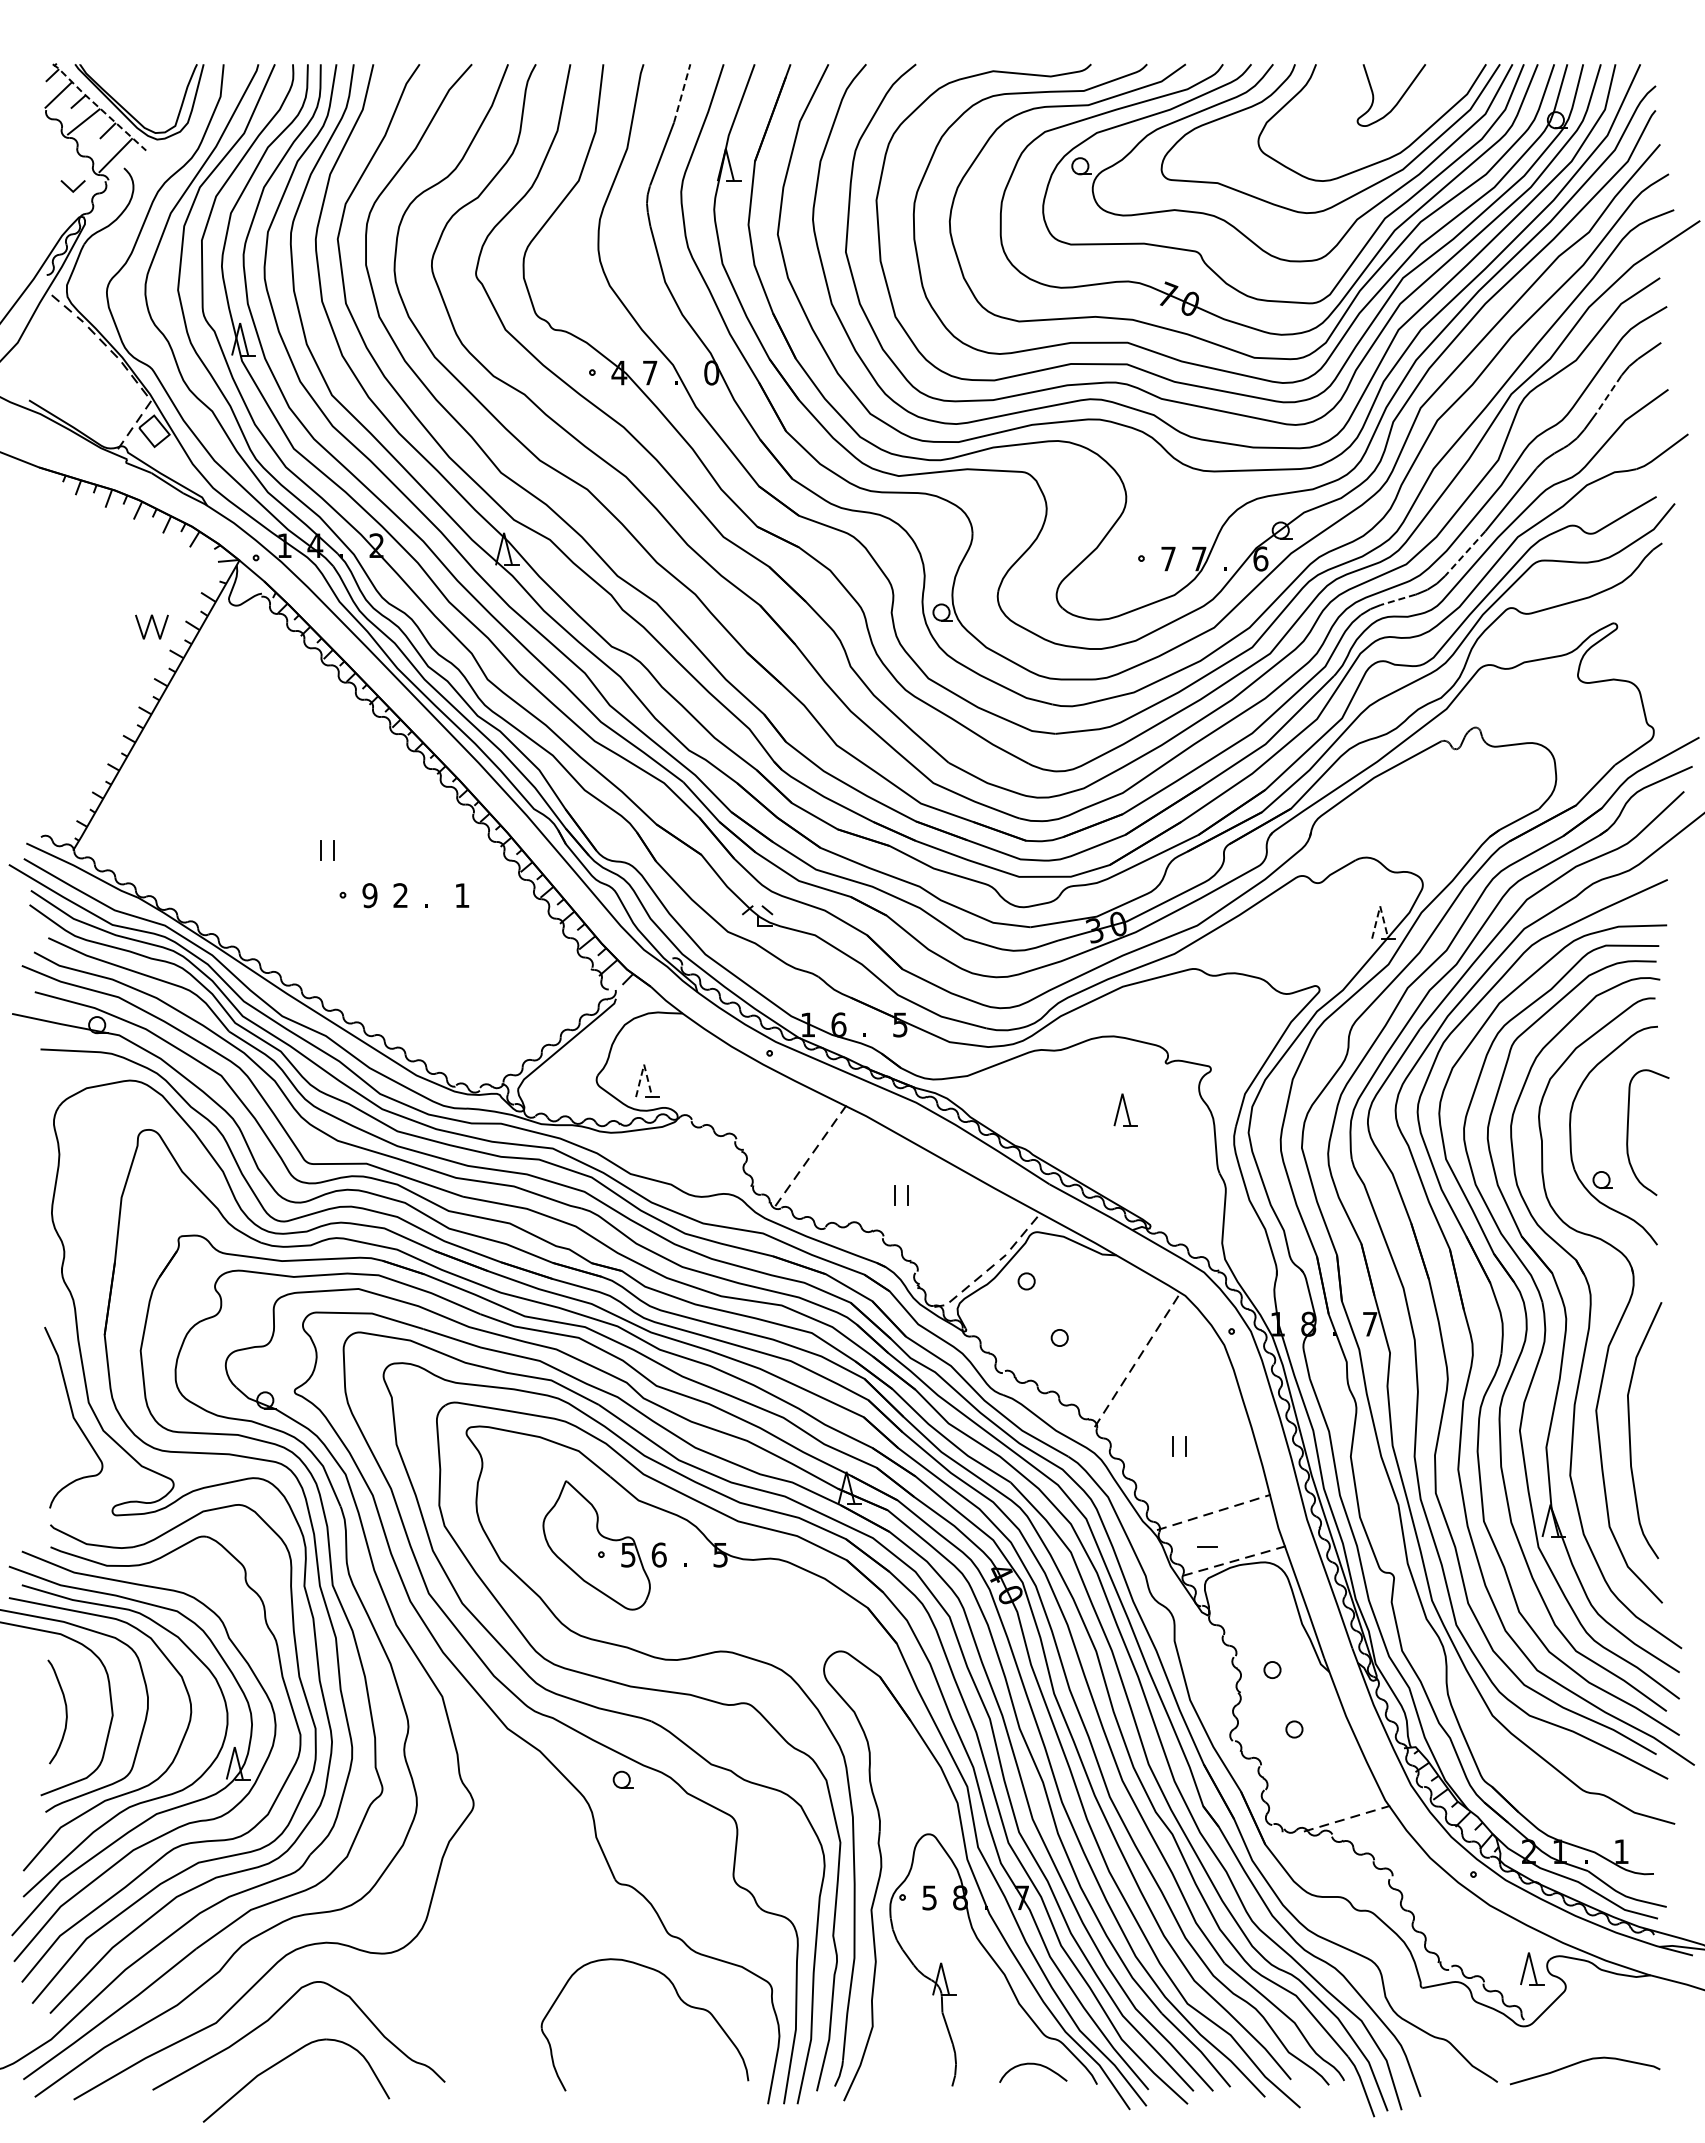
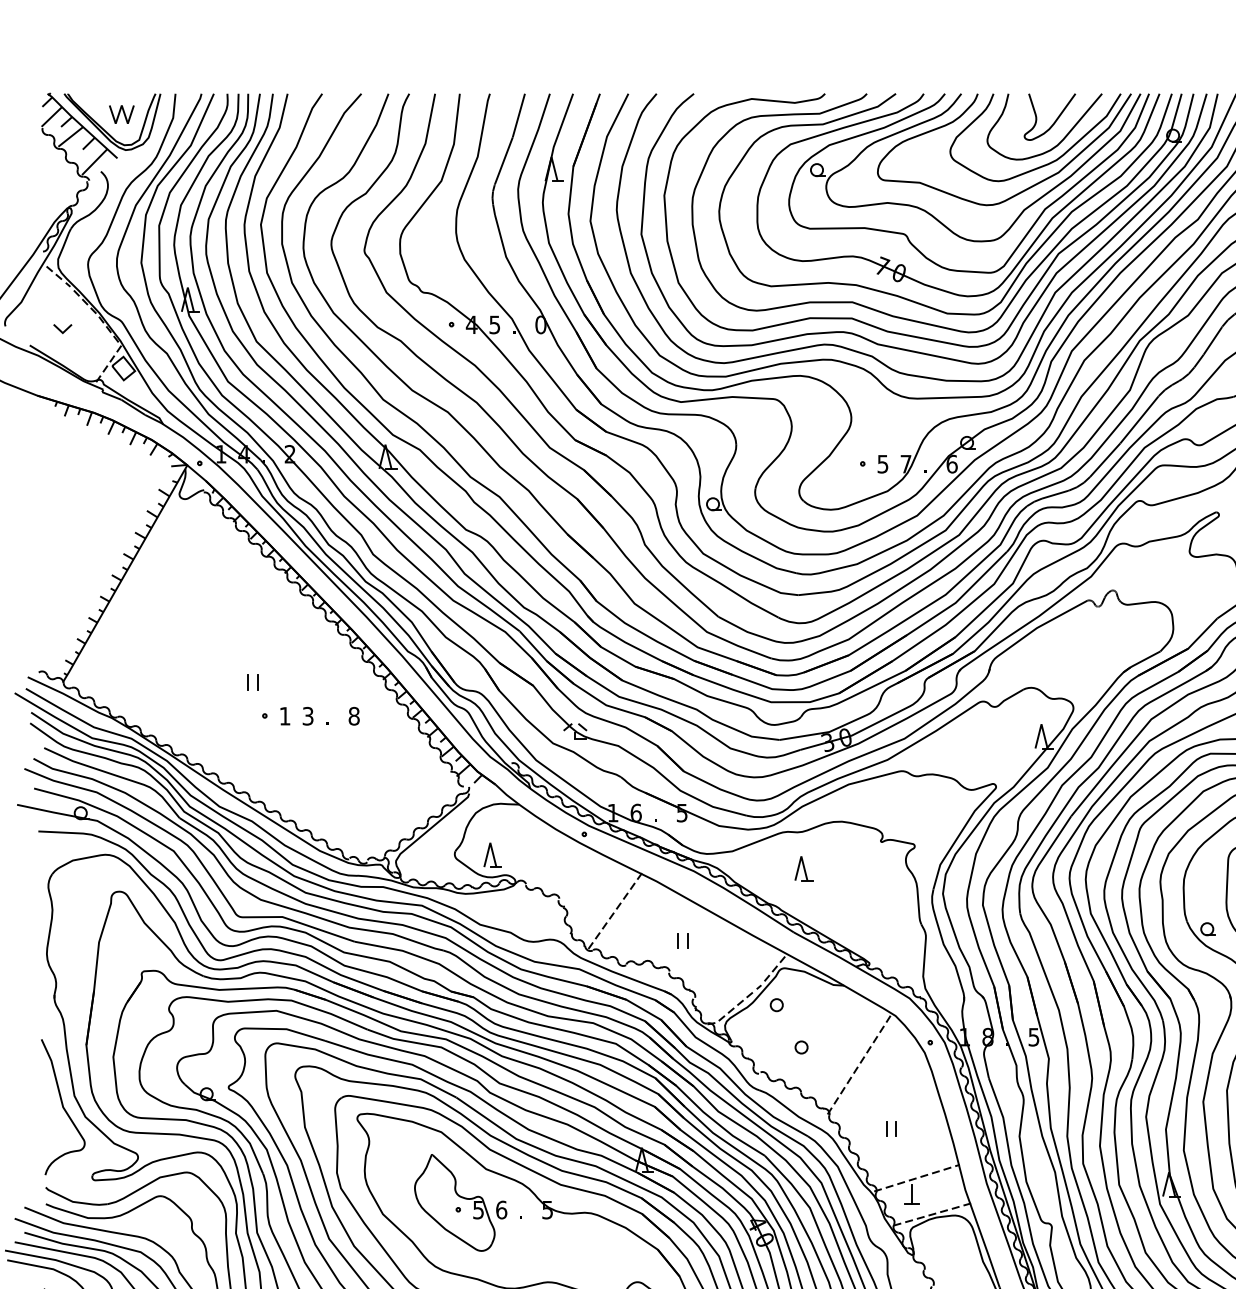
line: (682, 92) -> (519, 114), dashed -> solid
line: (98, 107) -> (81, 126), dashed -> solid
curve: (1404, 128) -> (1059, 141), added
line: (71, 188) -> (61, 330), moved
text: (650, 372) -> (495, 324), 7 -> 5
line: (1608, 394) -> (1212, 341), dashed -> solid
line: (1465, 553) -> (1105, 460), dashed -> solid
text: (1168, 558) -> (883, 463), 7 -> 5
line: (1397, 599) -> (1054, 494), dashed -> solid
line: (149, 626) -> (119, 114), moved
text: (369, 895) -> (284, 716), 9 -> 1
text: (400, 895) -> (307, 716), 2 -> 3
text: (462, 895) -> (354, 716), 1 -> 8
line: (1380, 906) -> (1041, 724), dashed -> solid
line: (644, 1064) -> (490, 842), dashed -> solid
part: (1125, 1109) -> (803, 868), moved
text: (1370, 1324) -> (1034, 1037), 7 -> 5
line: (1207, 1534) -> (912, 1194), added

